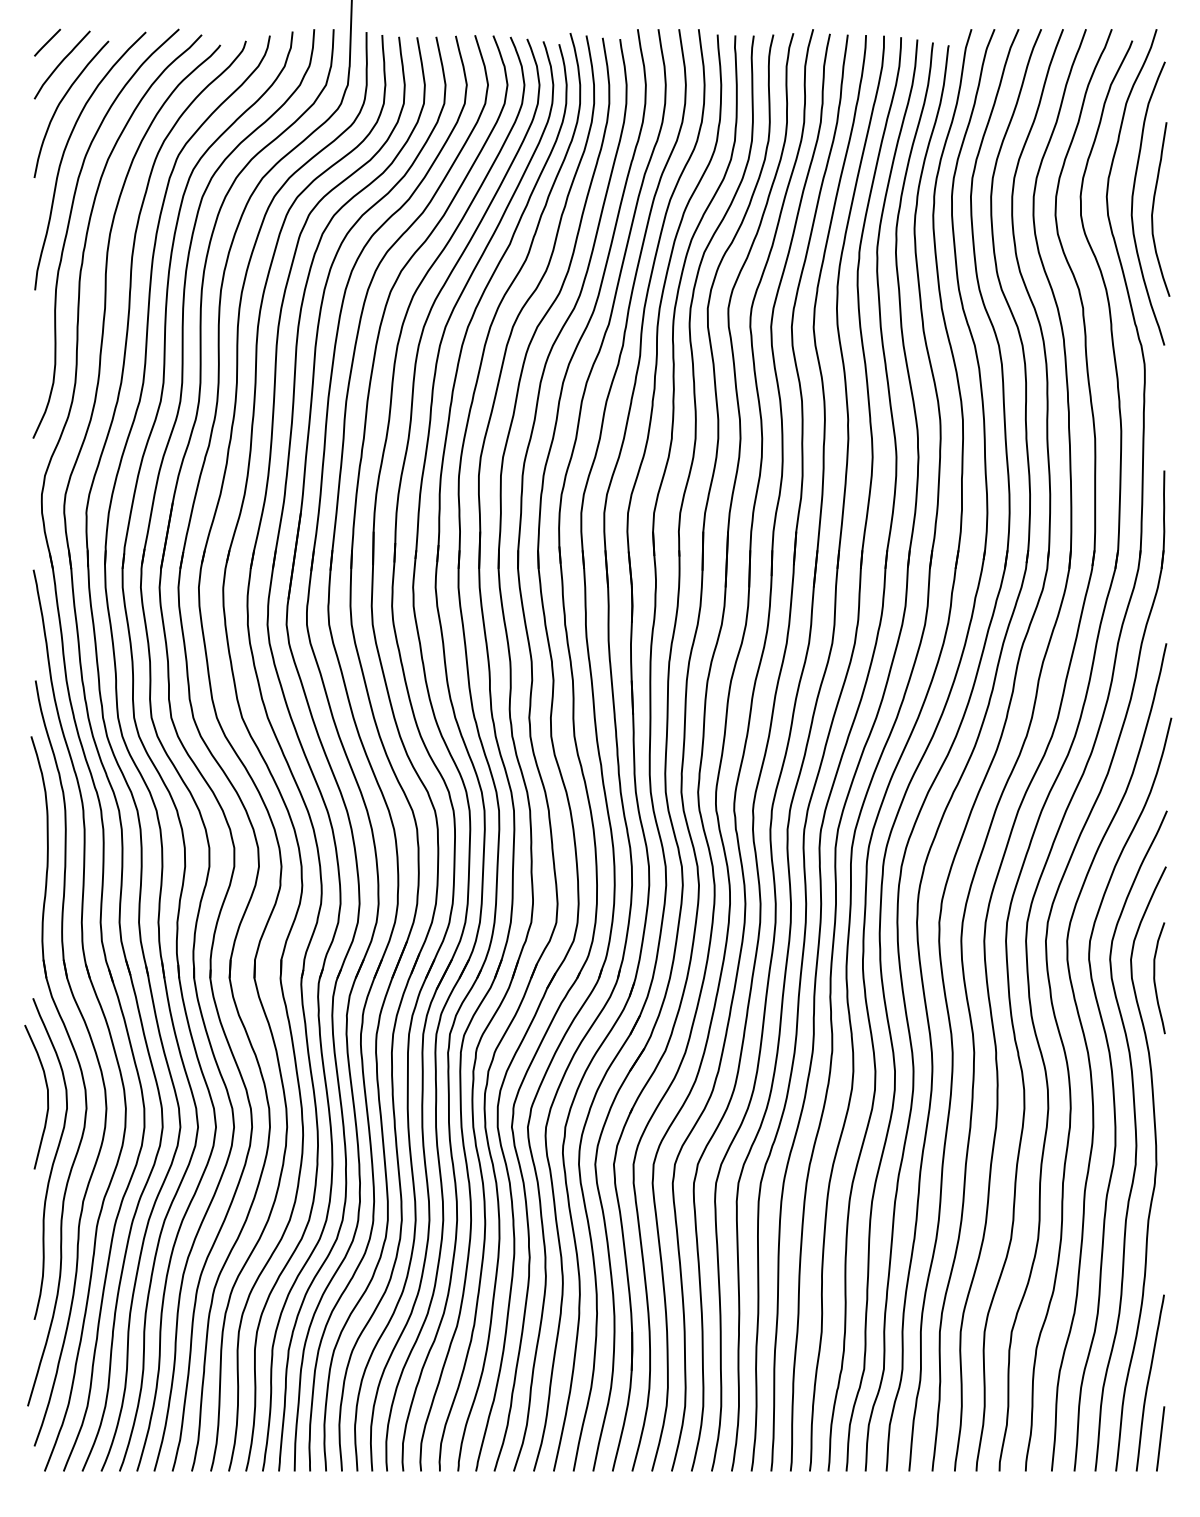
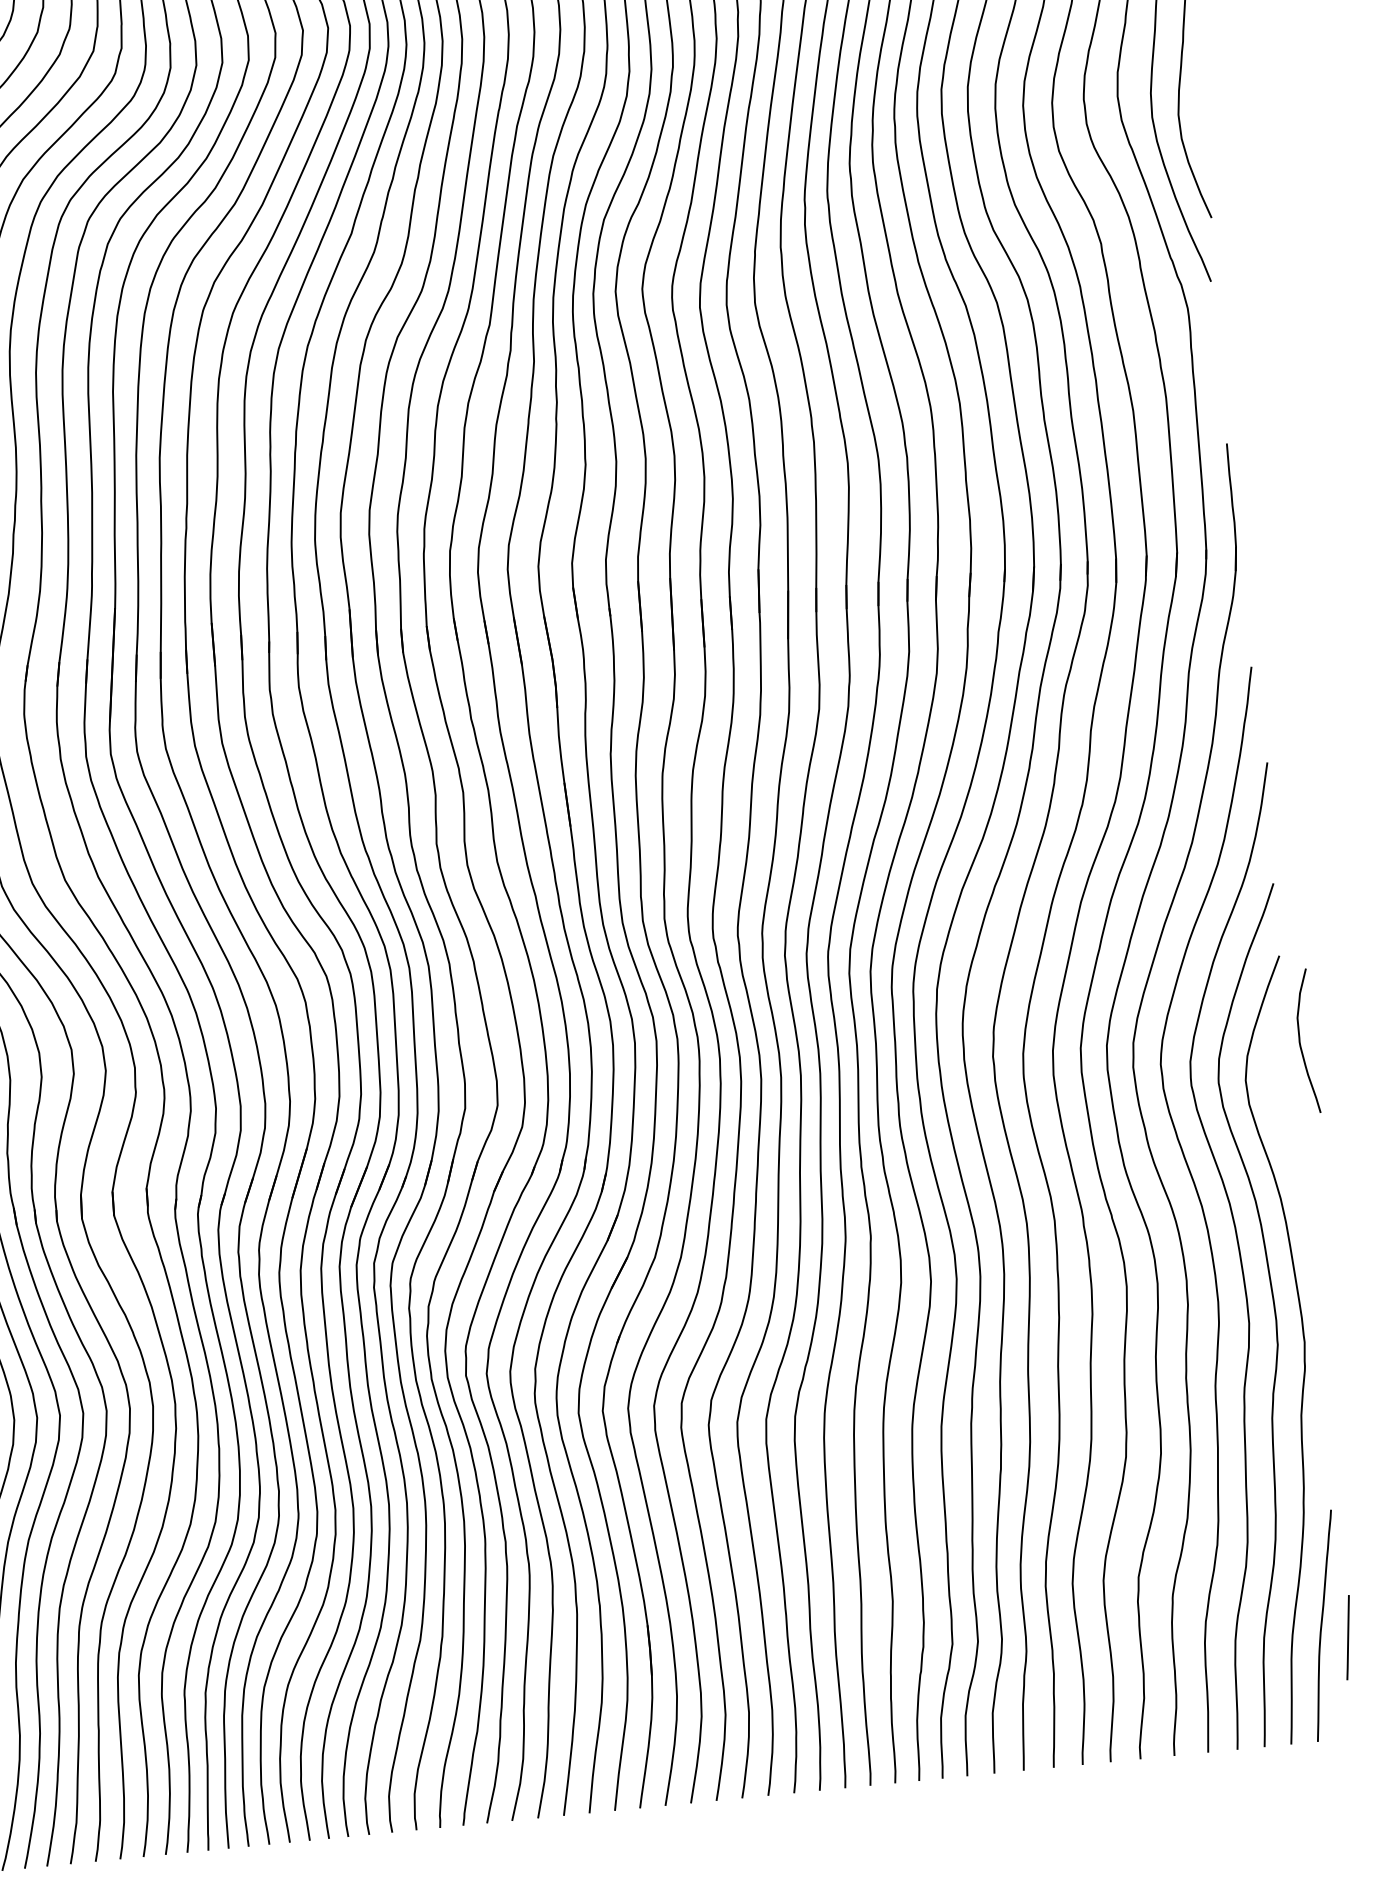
curve: (1155, 978) -> (1301, 1042), moved
line: (1160, 1438) -> (1347, 1637), moved

